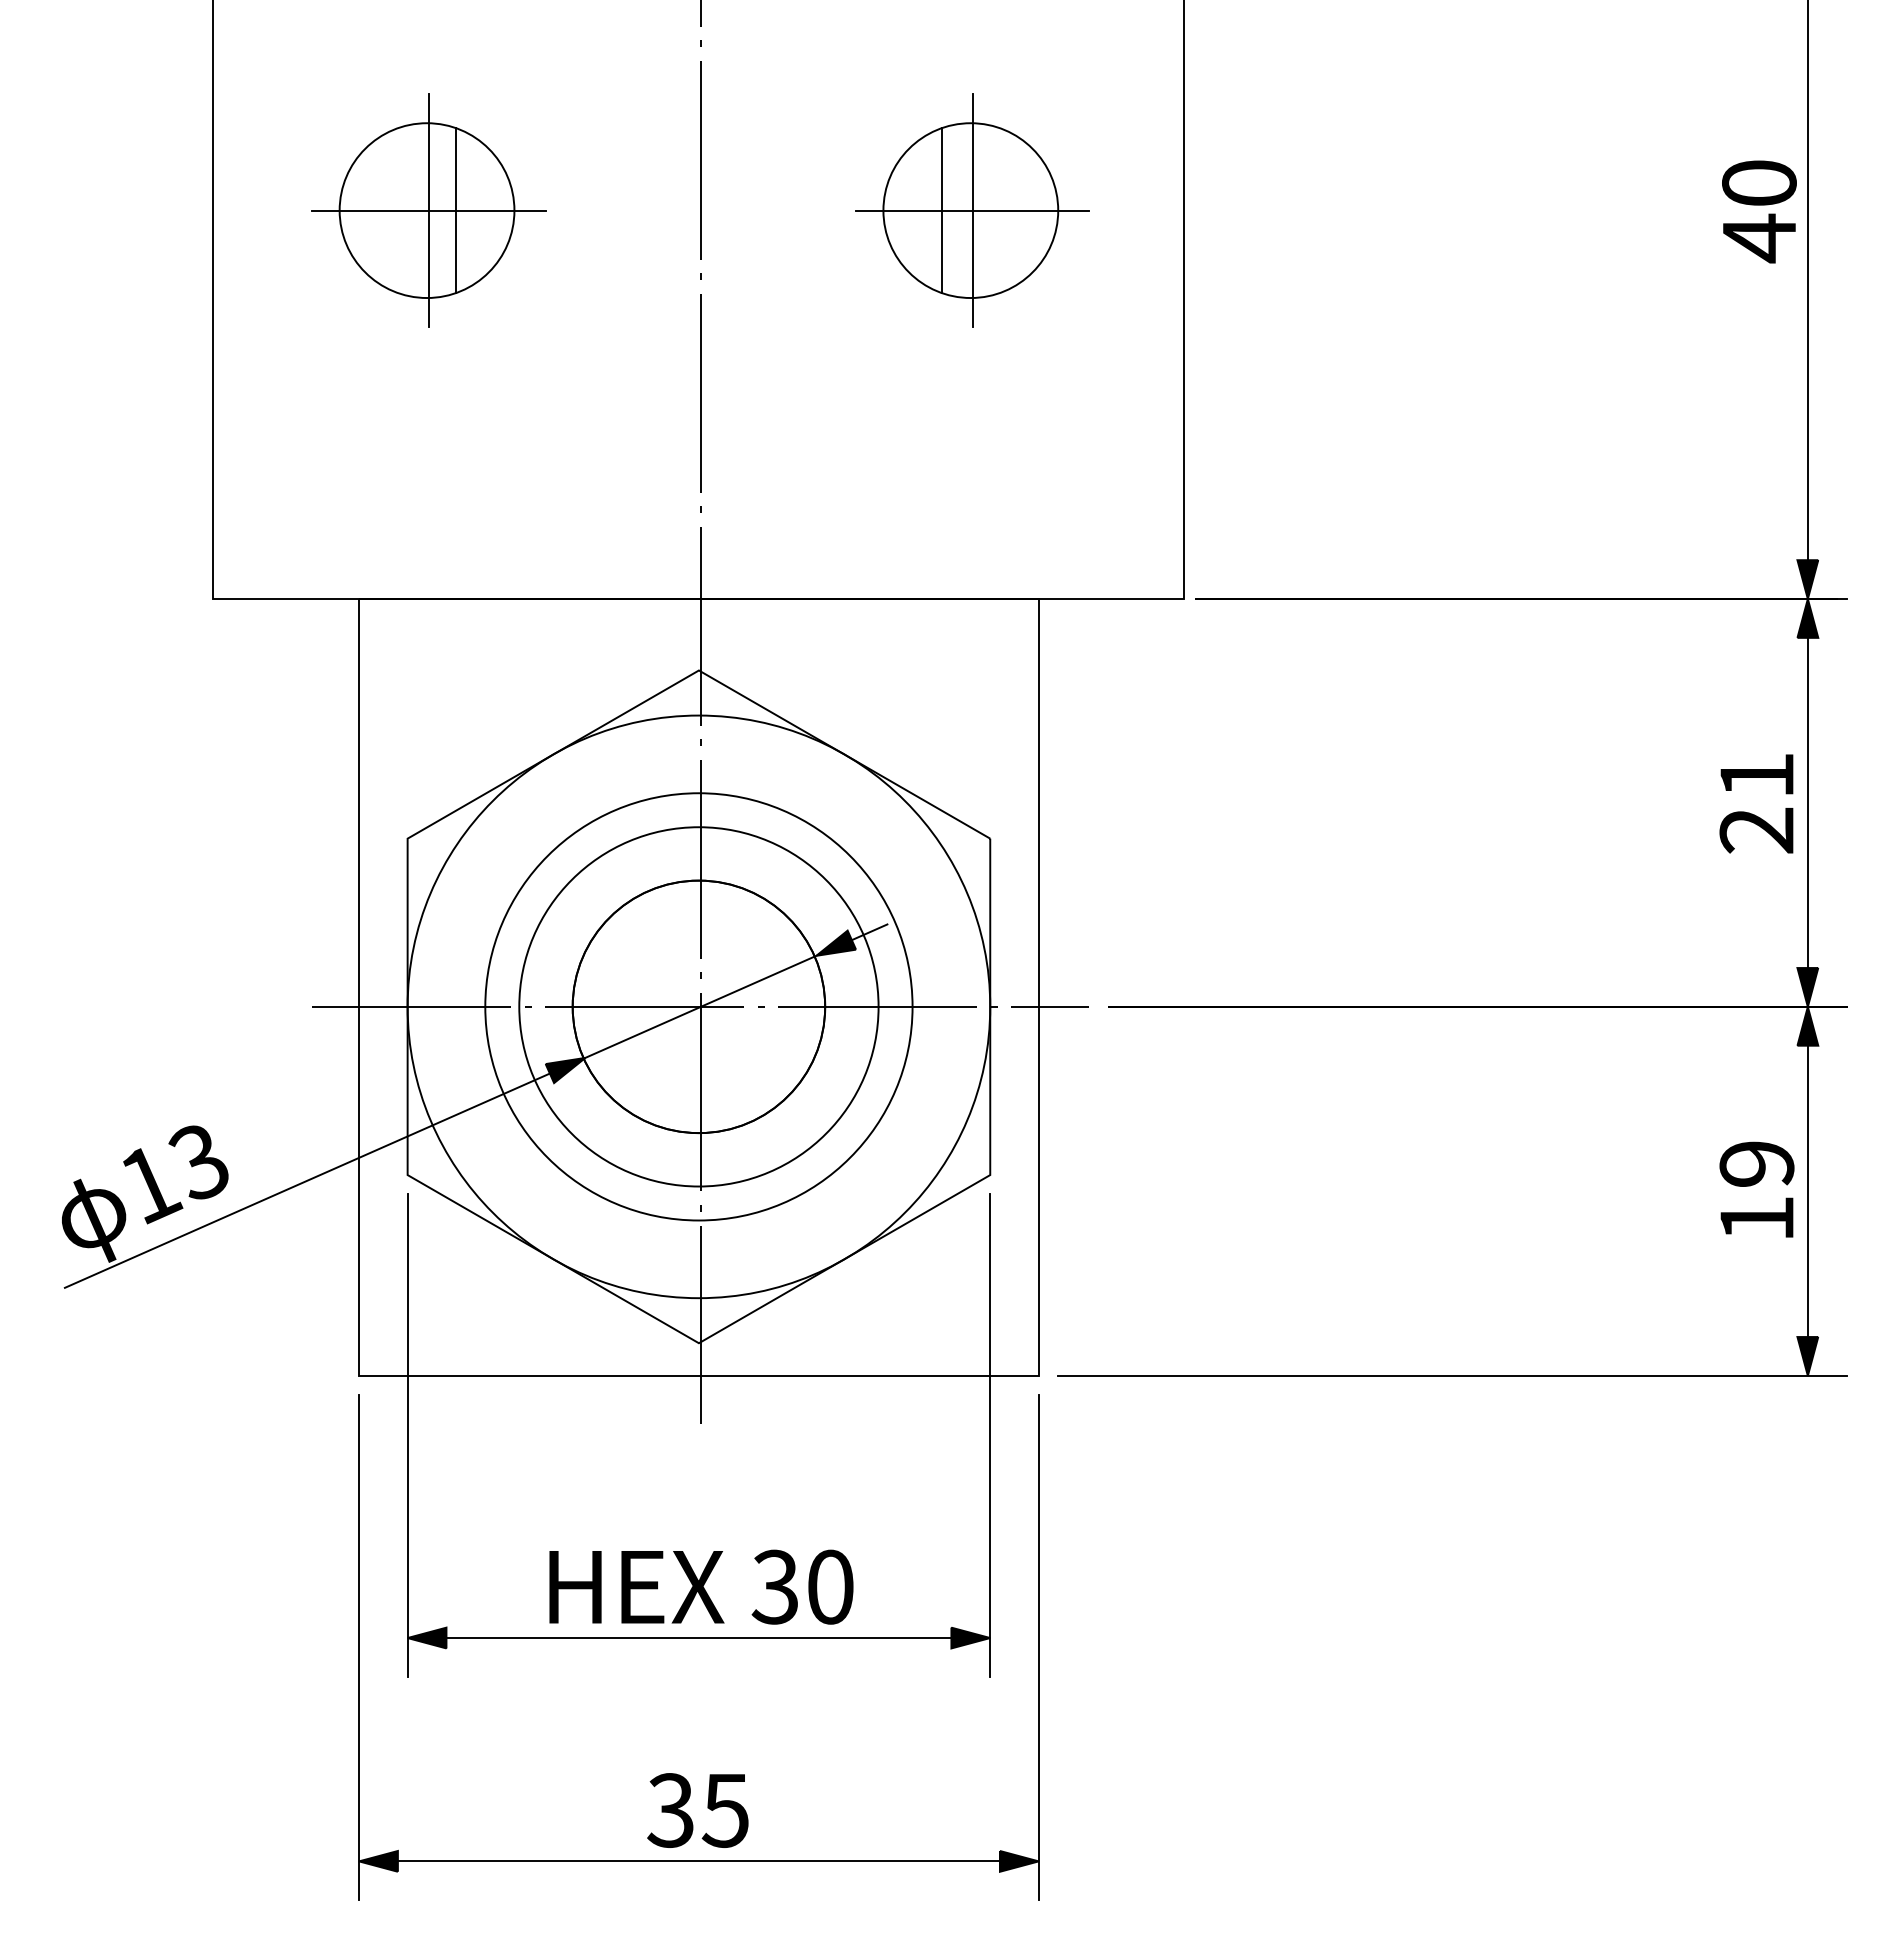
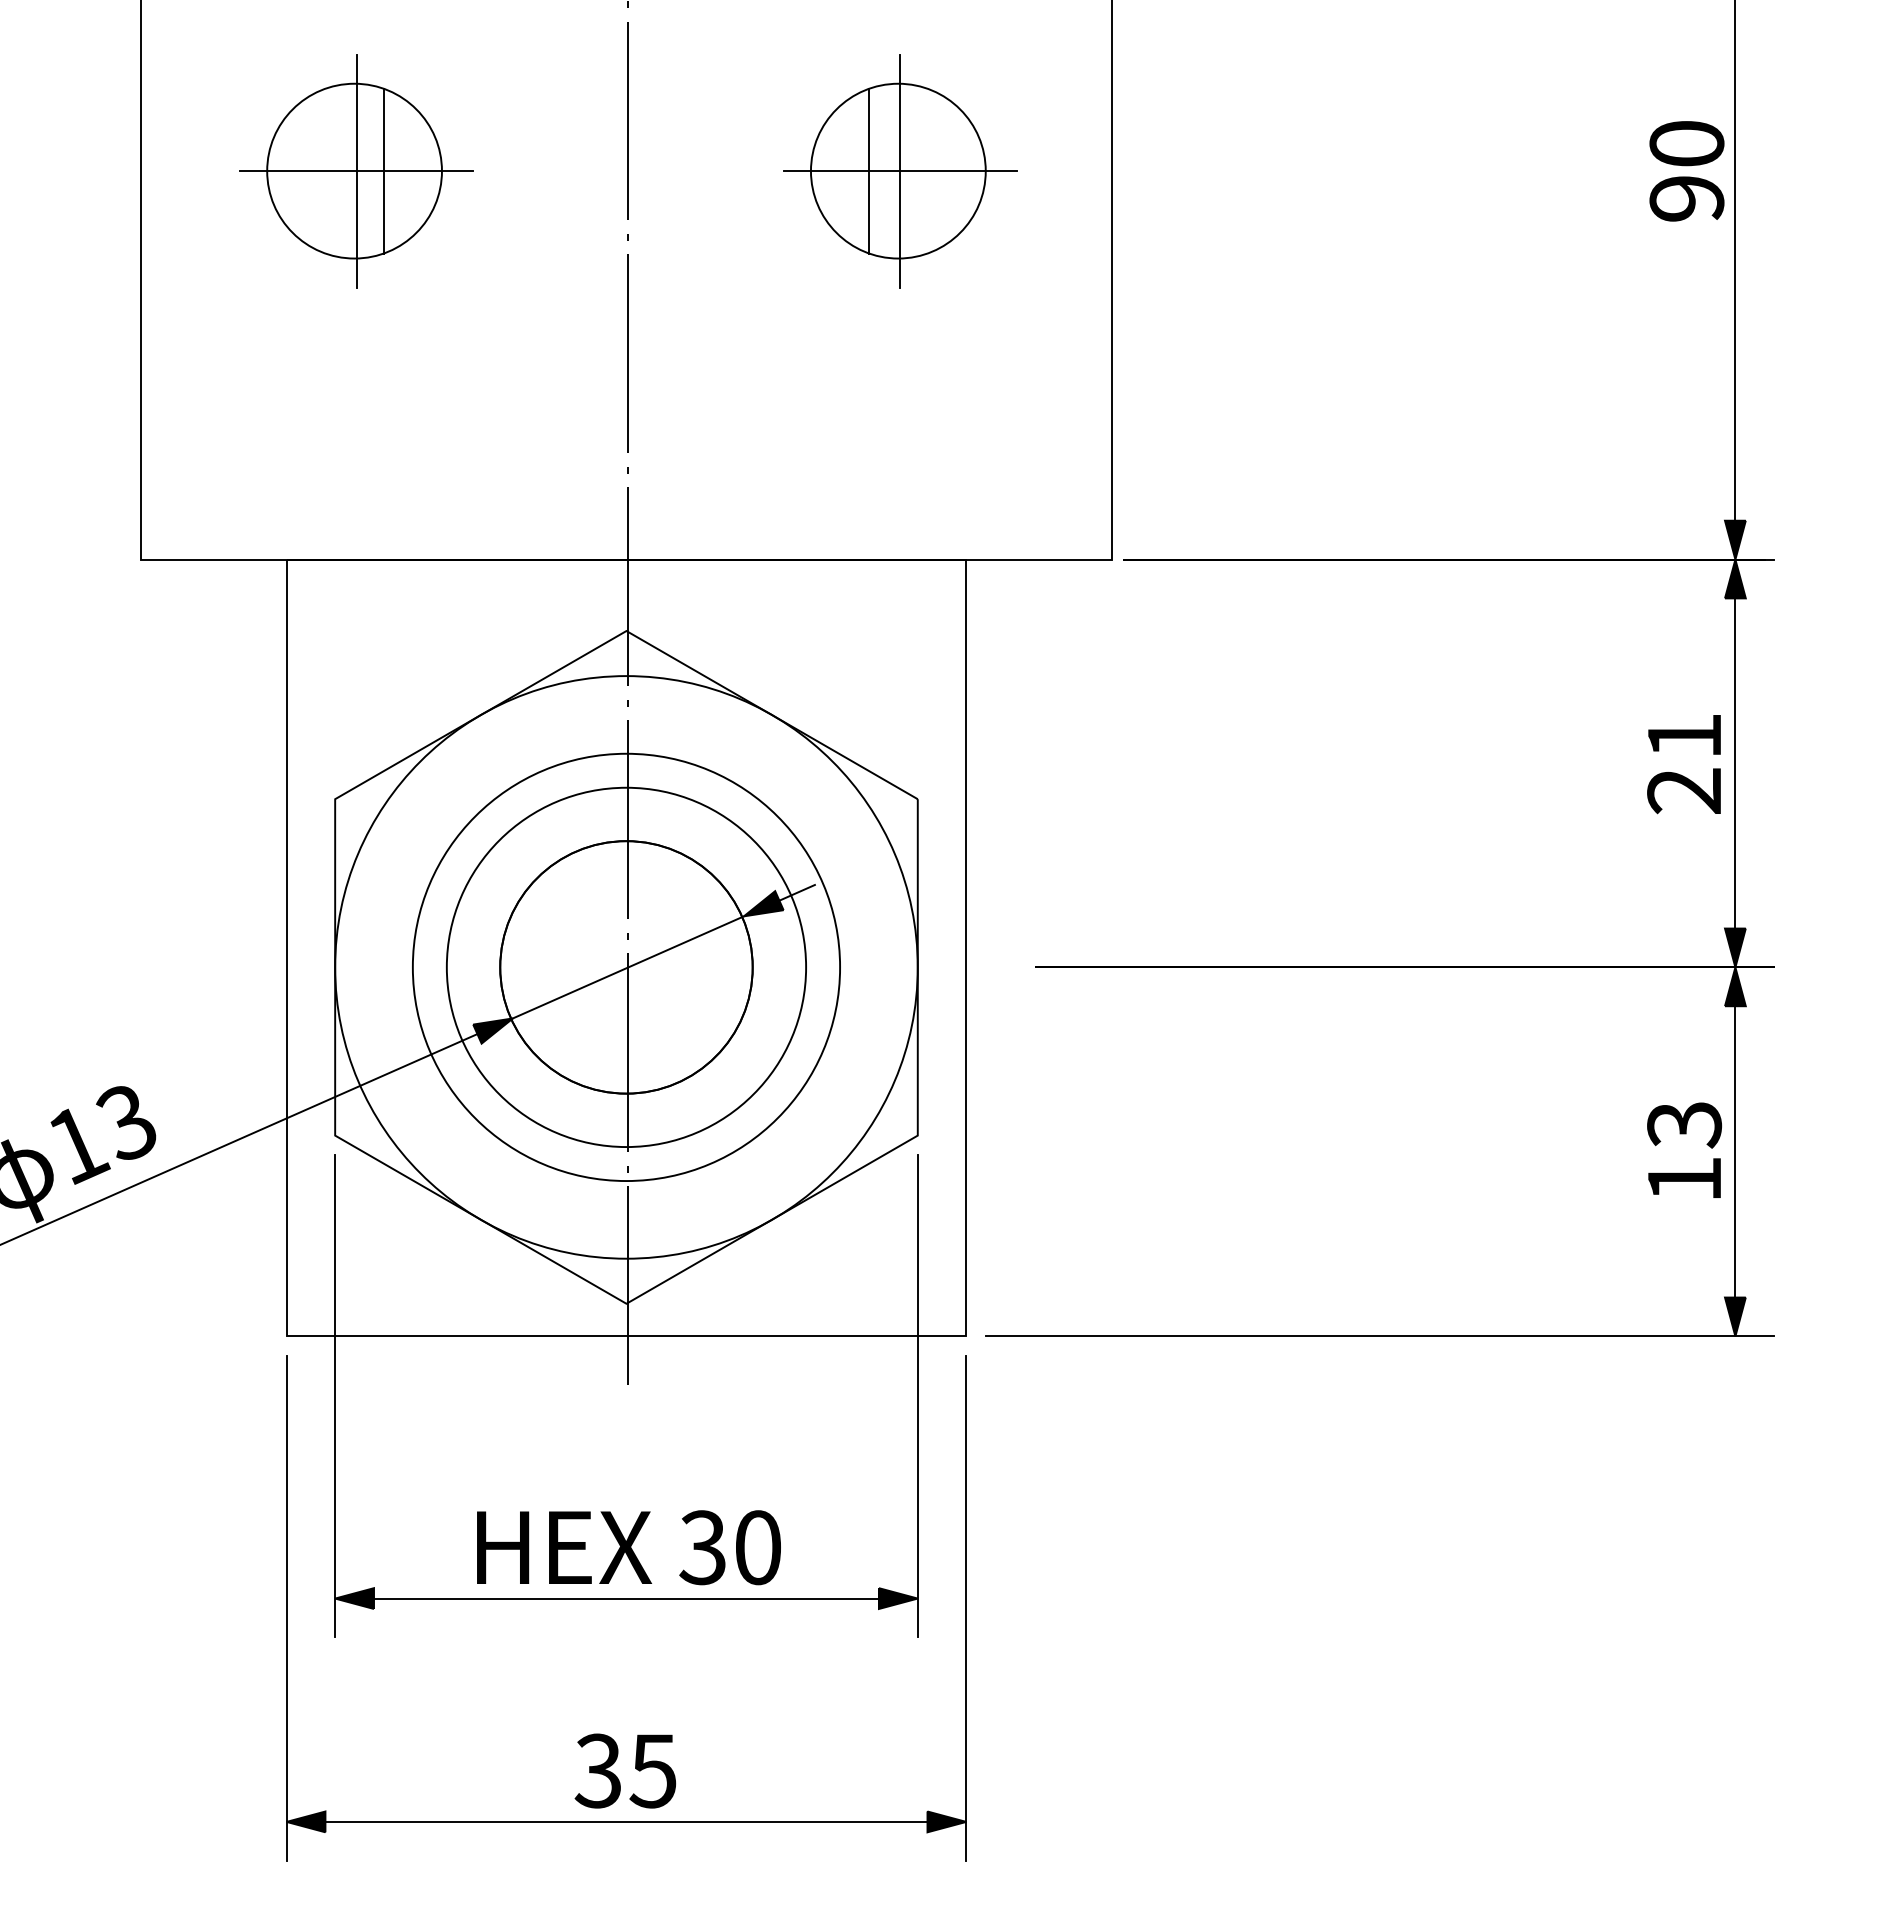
text: (1759, 238) -> (1687, 199), 40 -> 90
line: (700, 1006) -> (628, 967), removed
text: (1756, 1164) -> (1684, 1125), 19 -> 13

